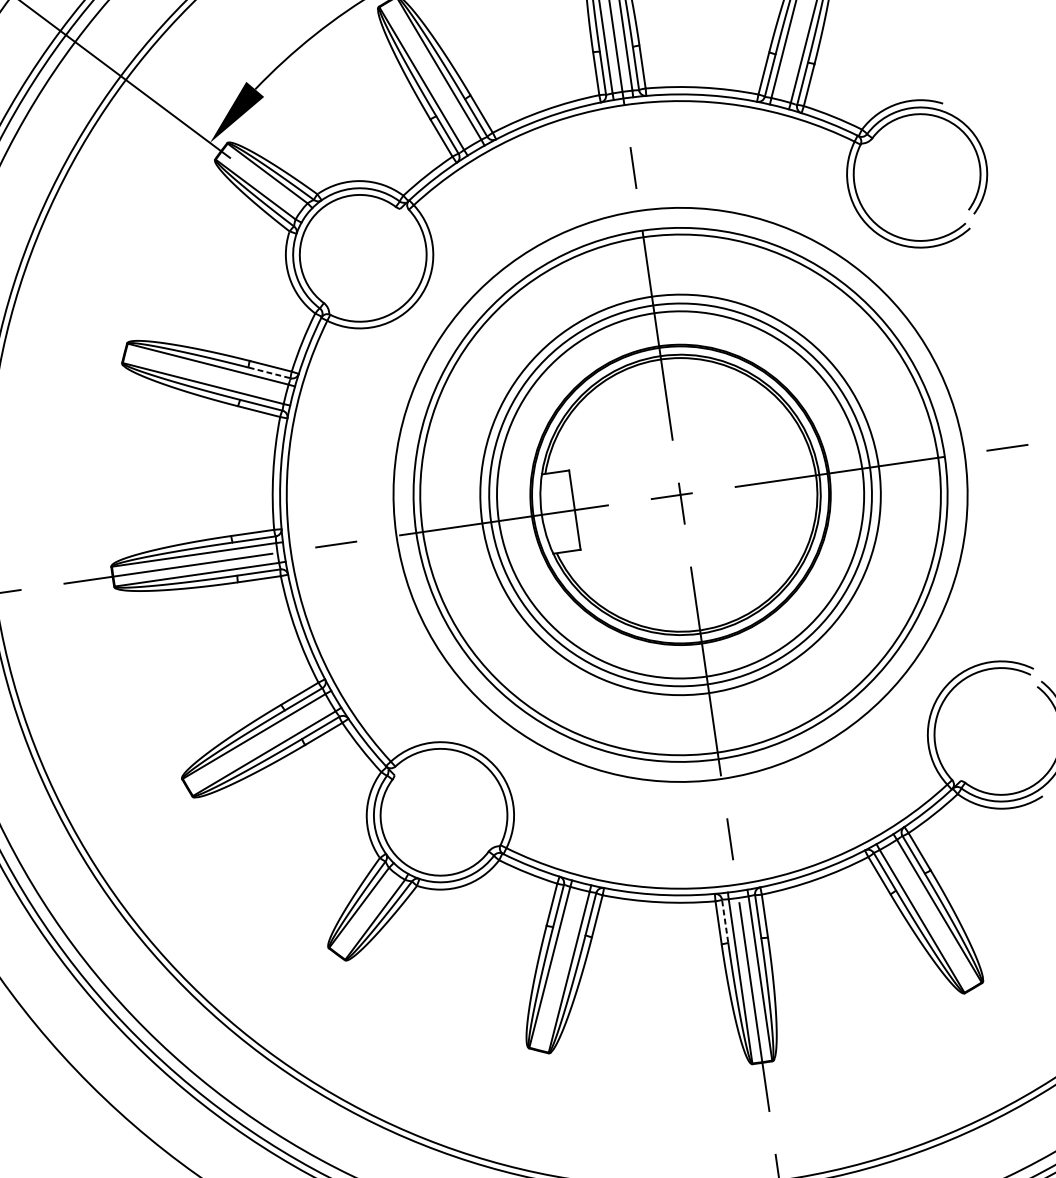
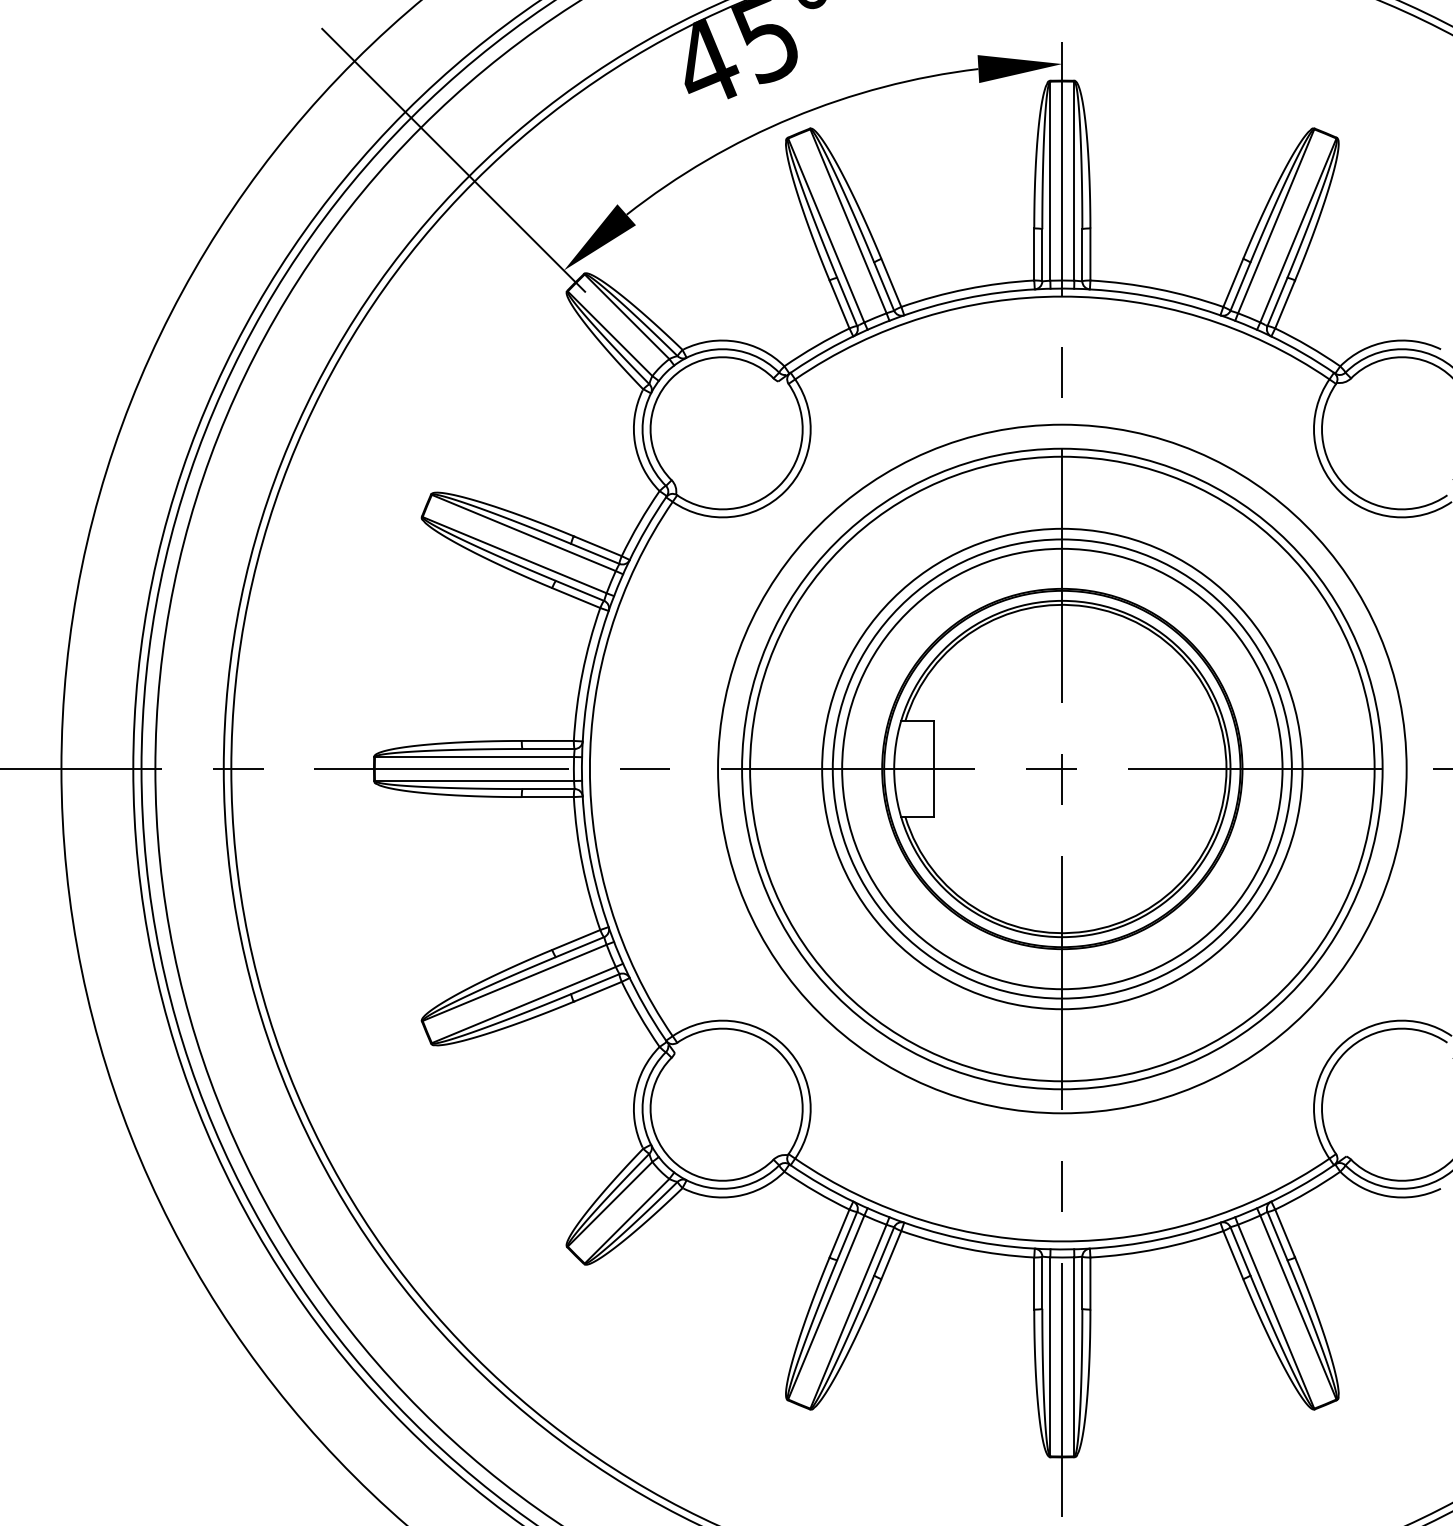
line: (269, 373) -> (595, 554), dashed -> solid
line: (725, 920) -> (1042, 1282), dashed -> solid

